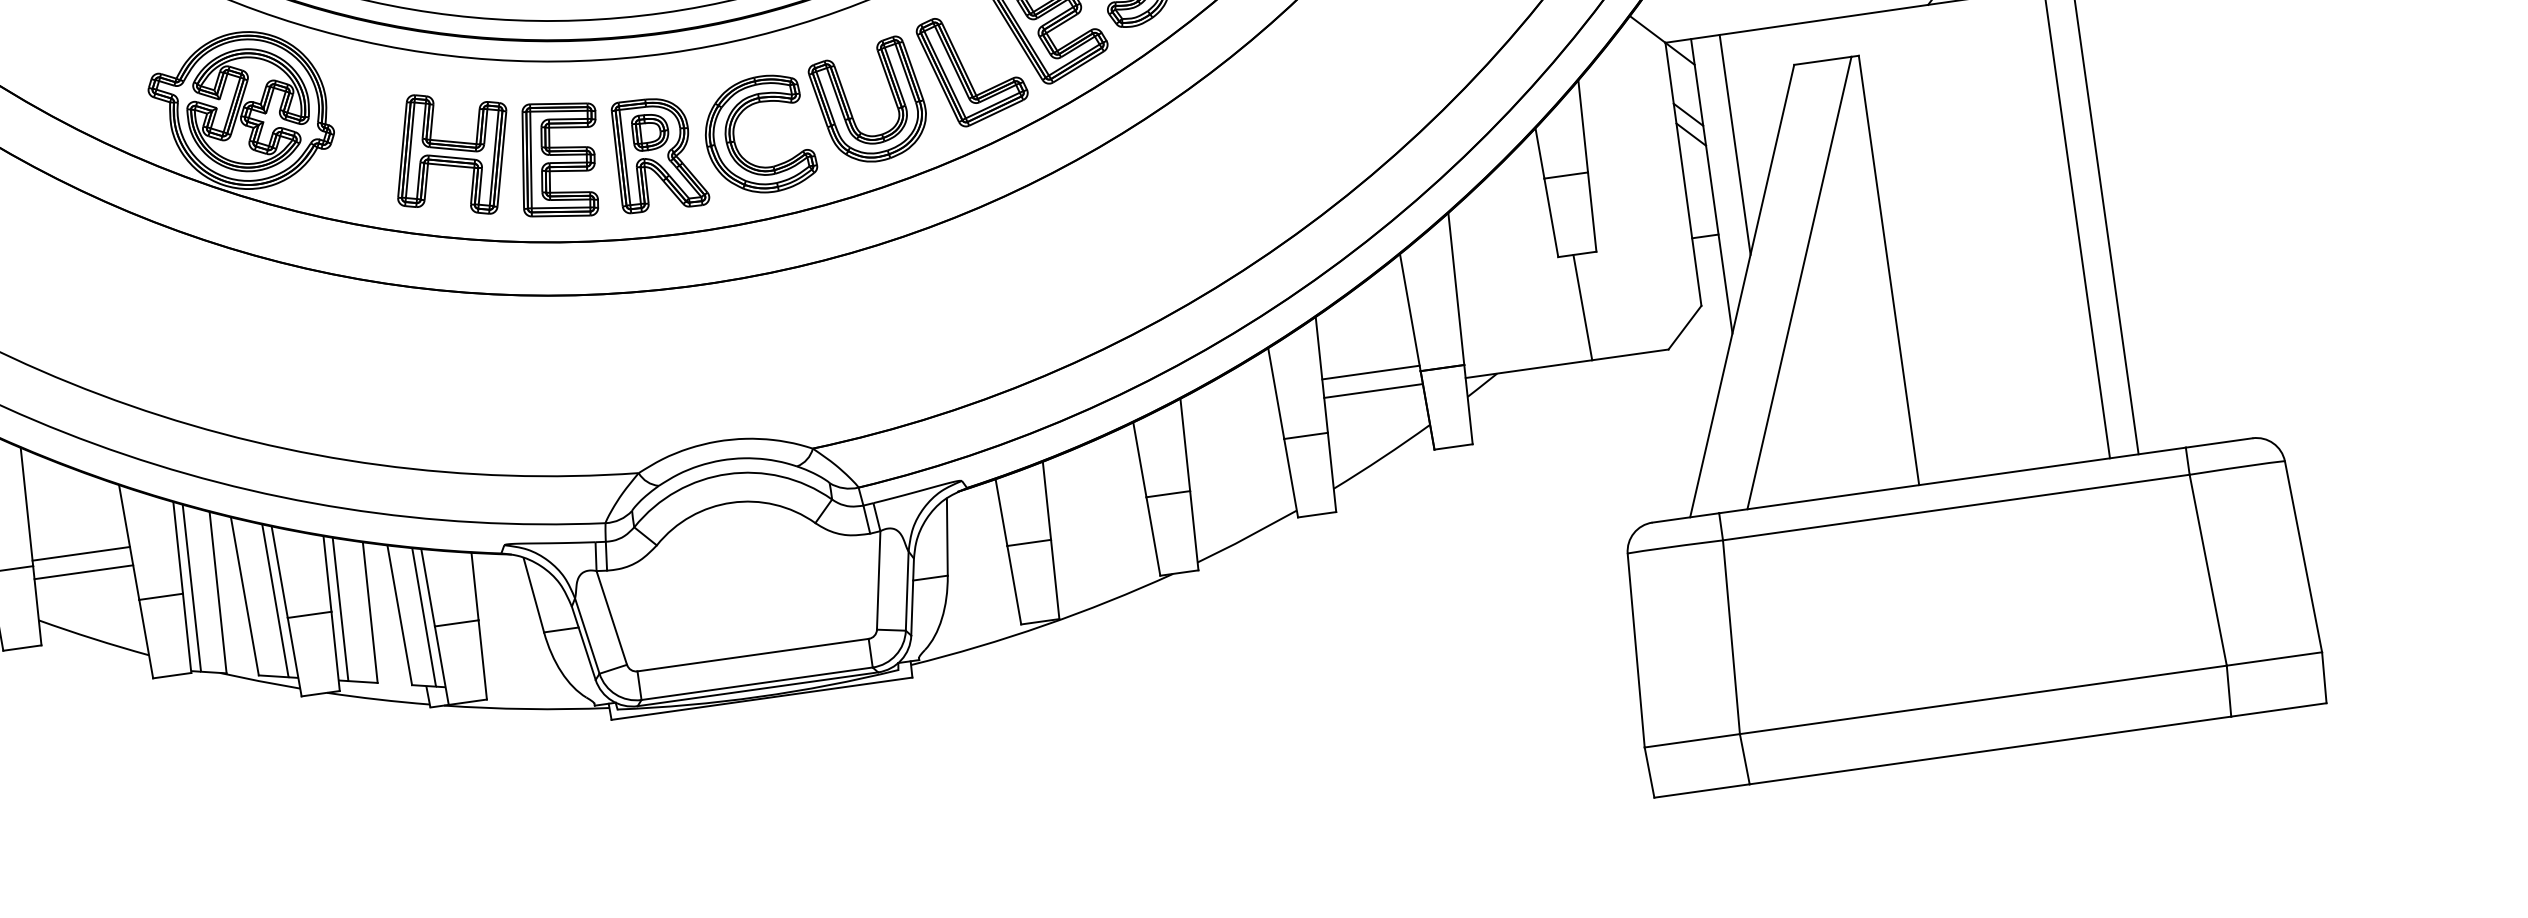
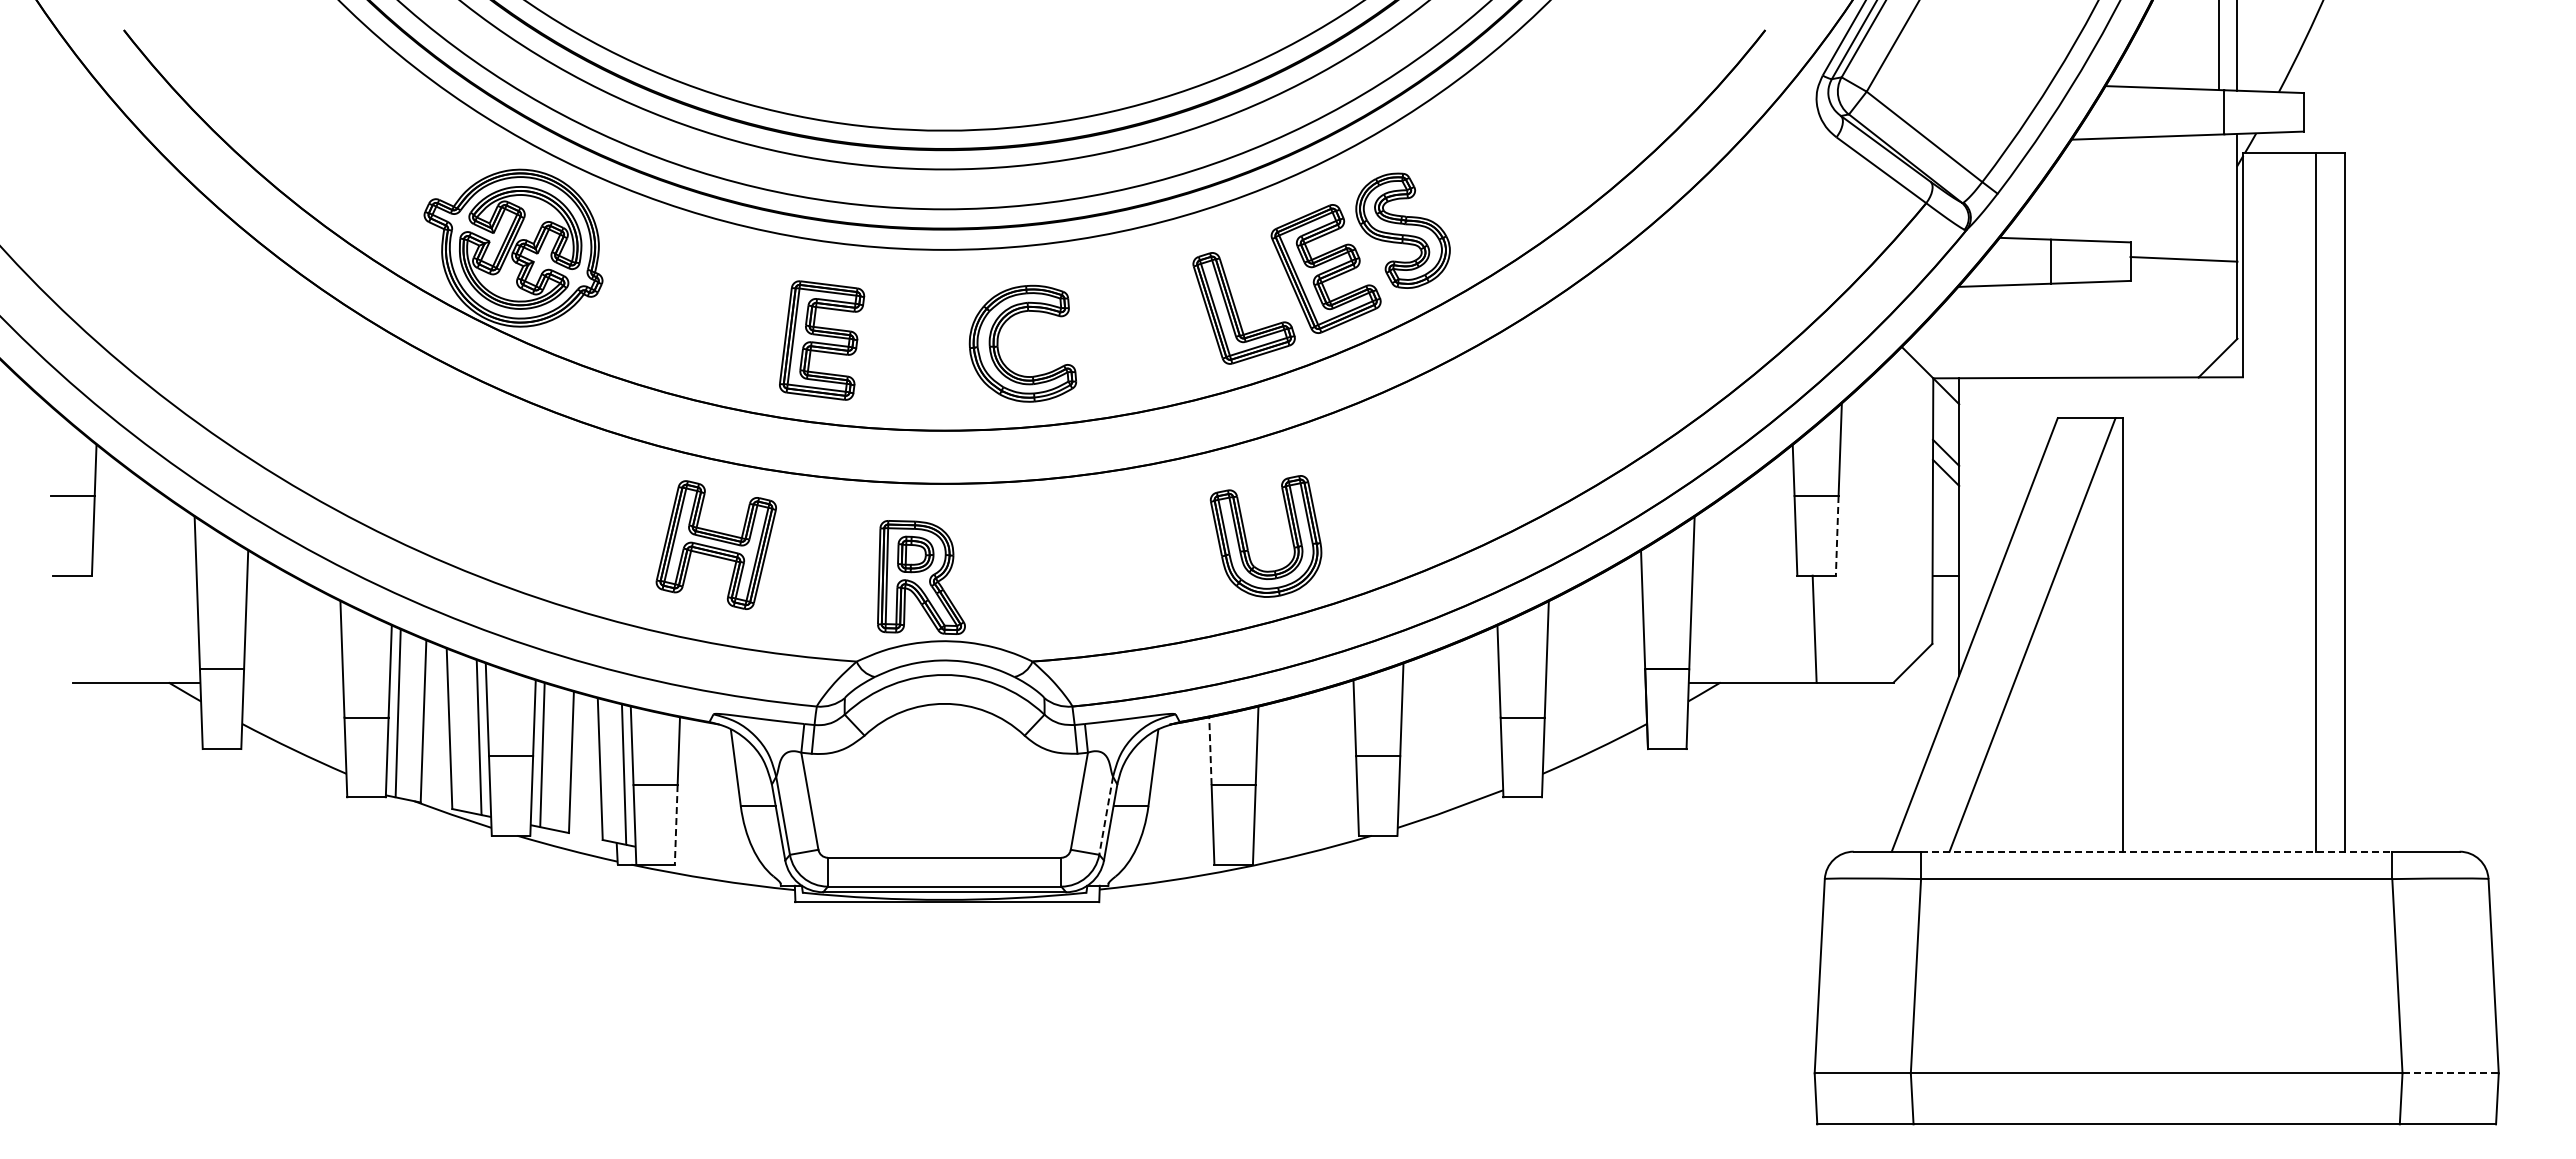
part: (851, 109) -> (1247, 542), moved
line: (1735, 145) -> (1988, 489), removed
part: (451, 154) -> (715, 544), moved
part: (659, 154) -> (921, 577), moved
line: (1592, 211) -> (1837, 535), solid -> dashed
line: (1370, 372) -> (1595, 663), removed
line: (1373, 391) -> (1595, 682), removed
line: (1952, 480) -> (2156, 851), solid -> dashed
line: (1001, 512) -> (1210, 751), solid -> dashed
line: (81, 553) -> (293, 663), removed
line: (83, 572) -> (293, 682), removed
line: (907, 590) -> (1106, 815), solid -> dashed
line: (482, 659) -> (676, 824), solid -> dashed
line: (2275, 659) -> (2451, 1073), solid -> dashed

